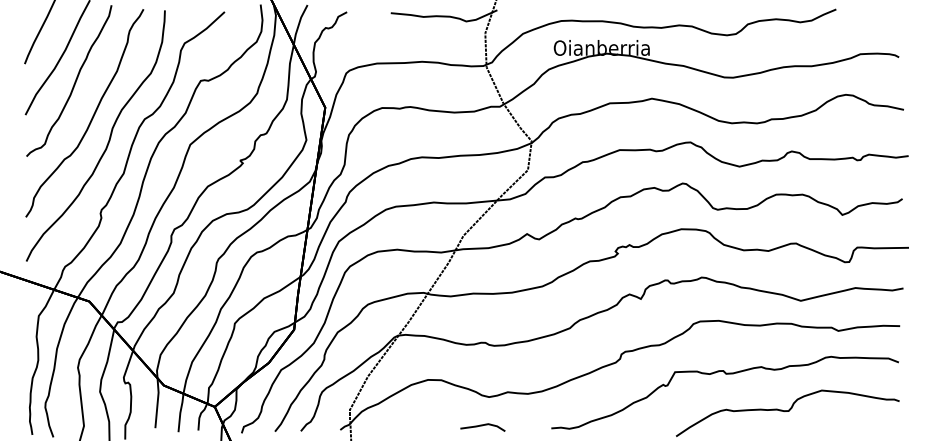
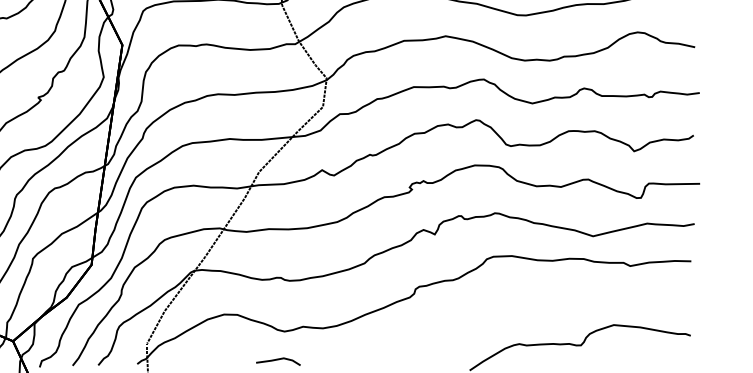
curve: (725, 374) -> (518, 309), removed

